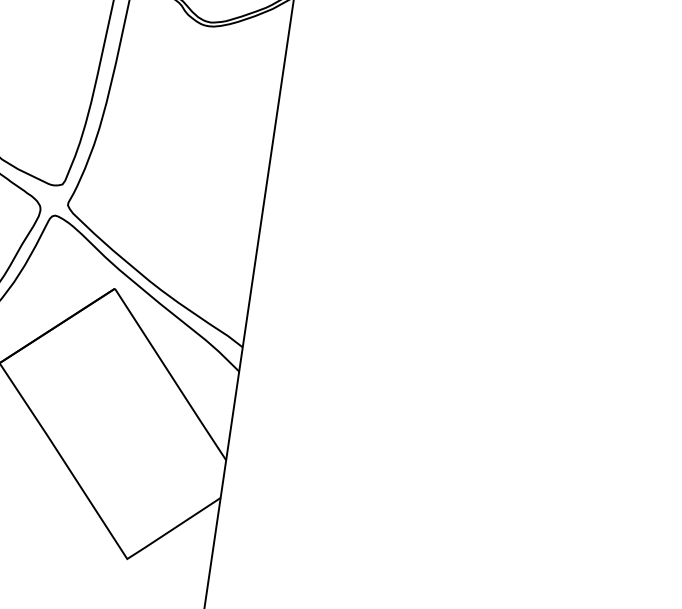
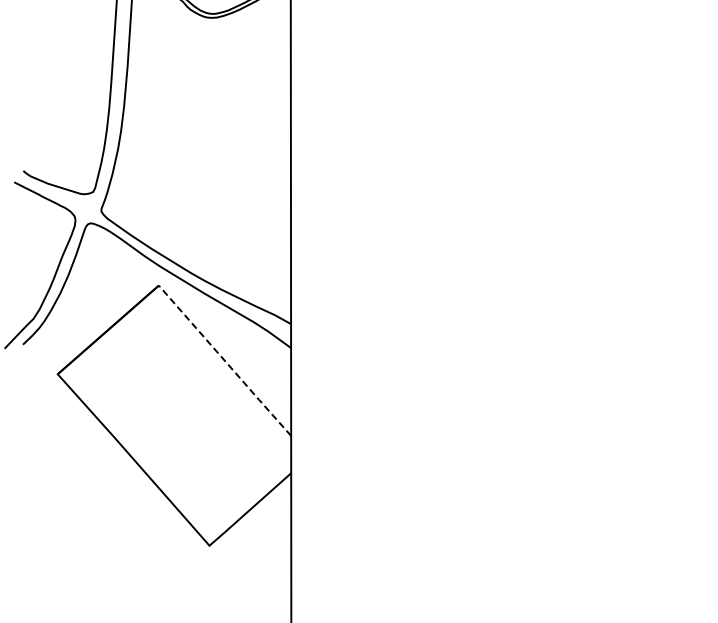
line: (170, 375) -> (225, 361), solid -> dashed

